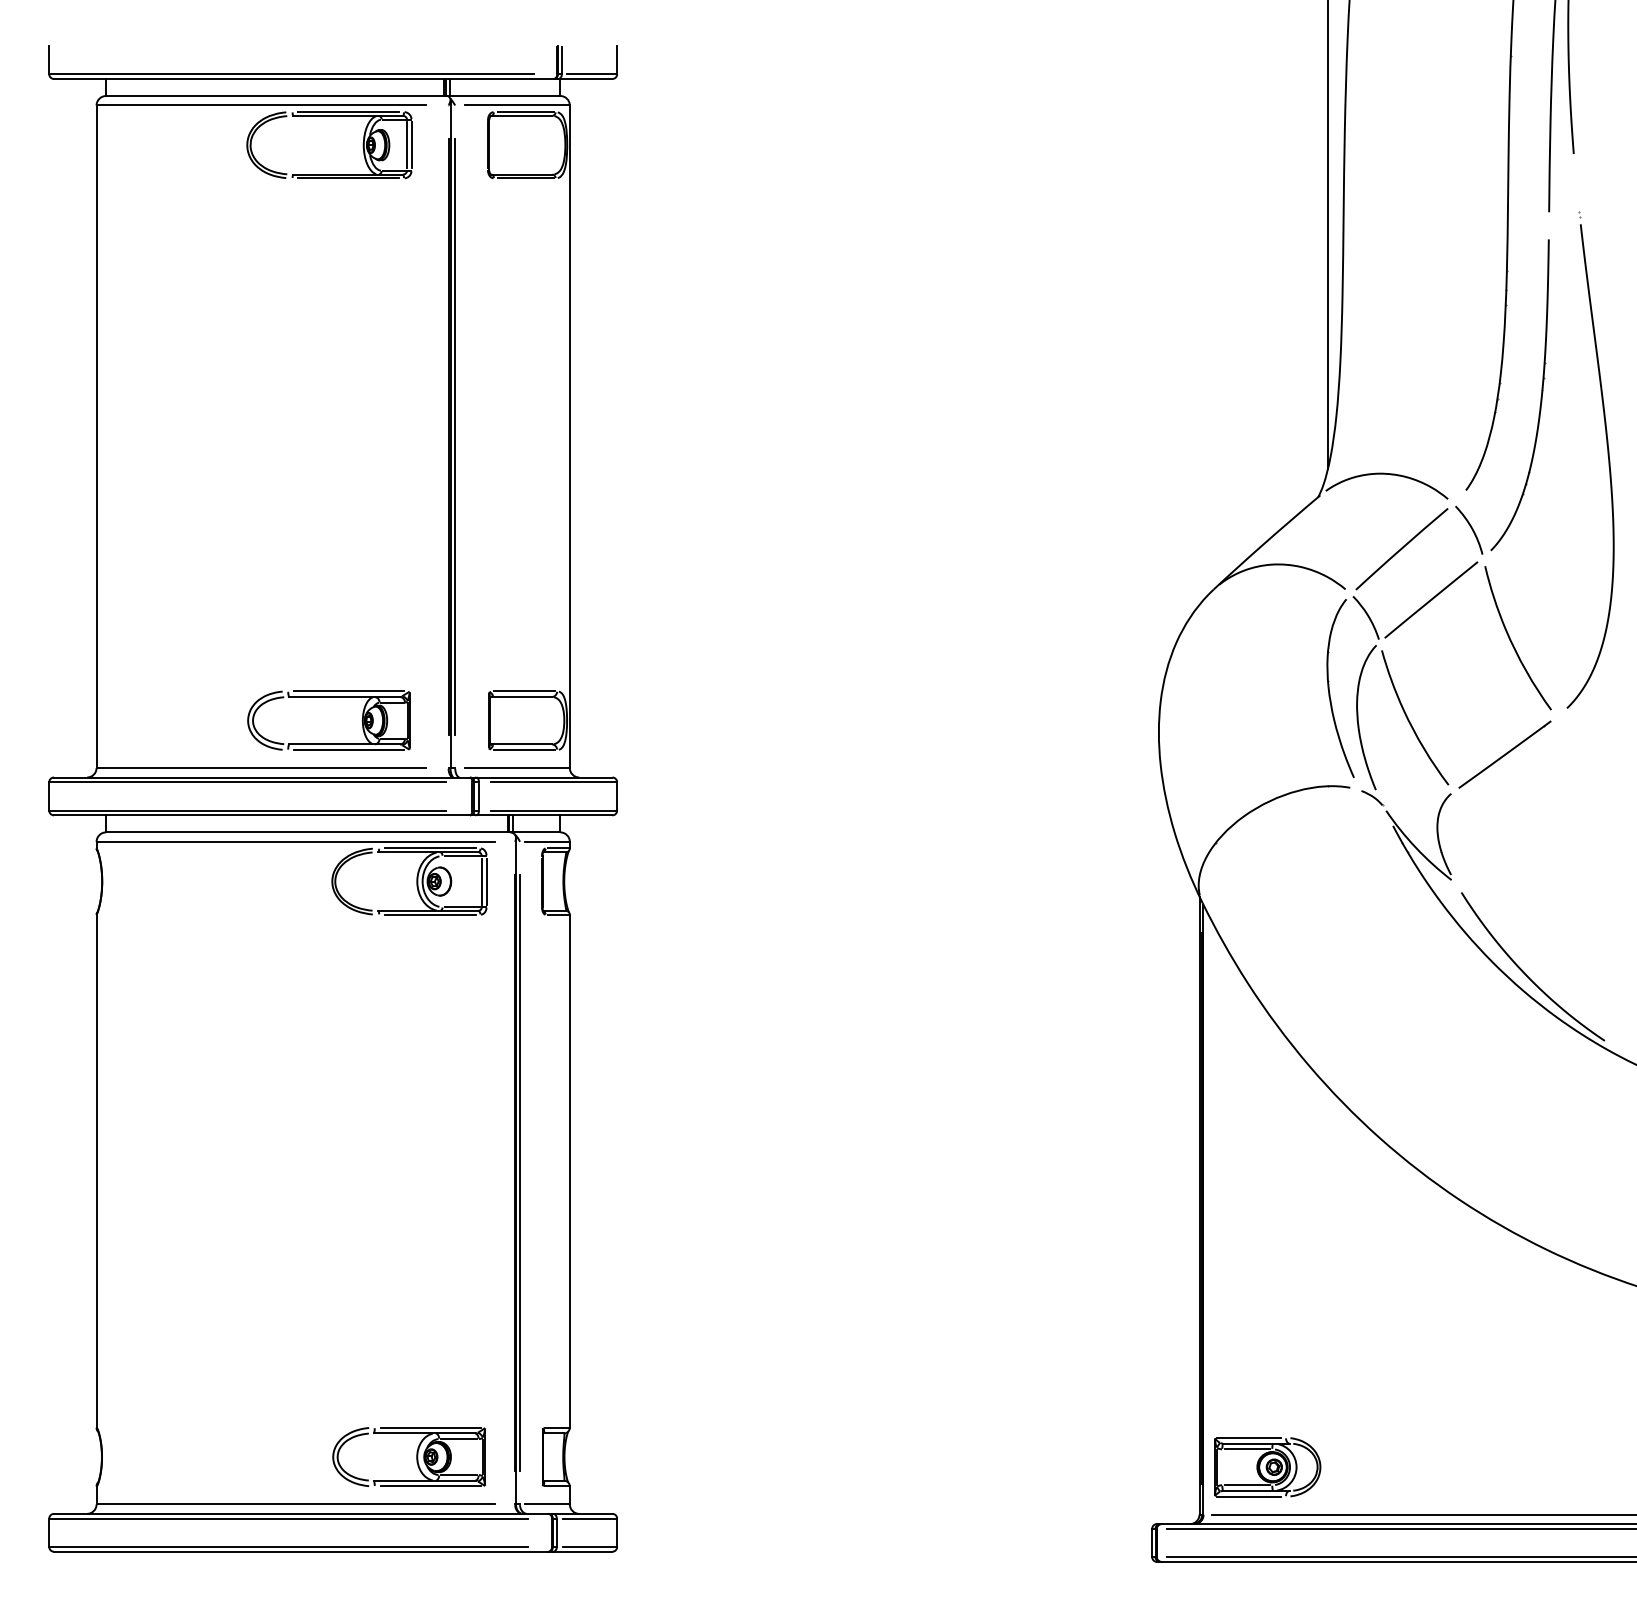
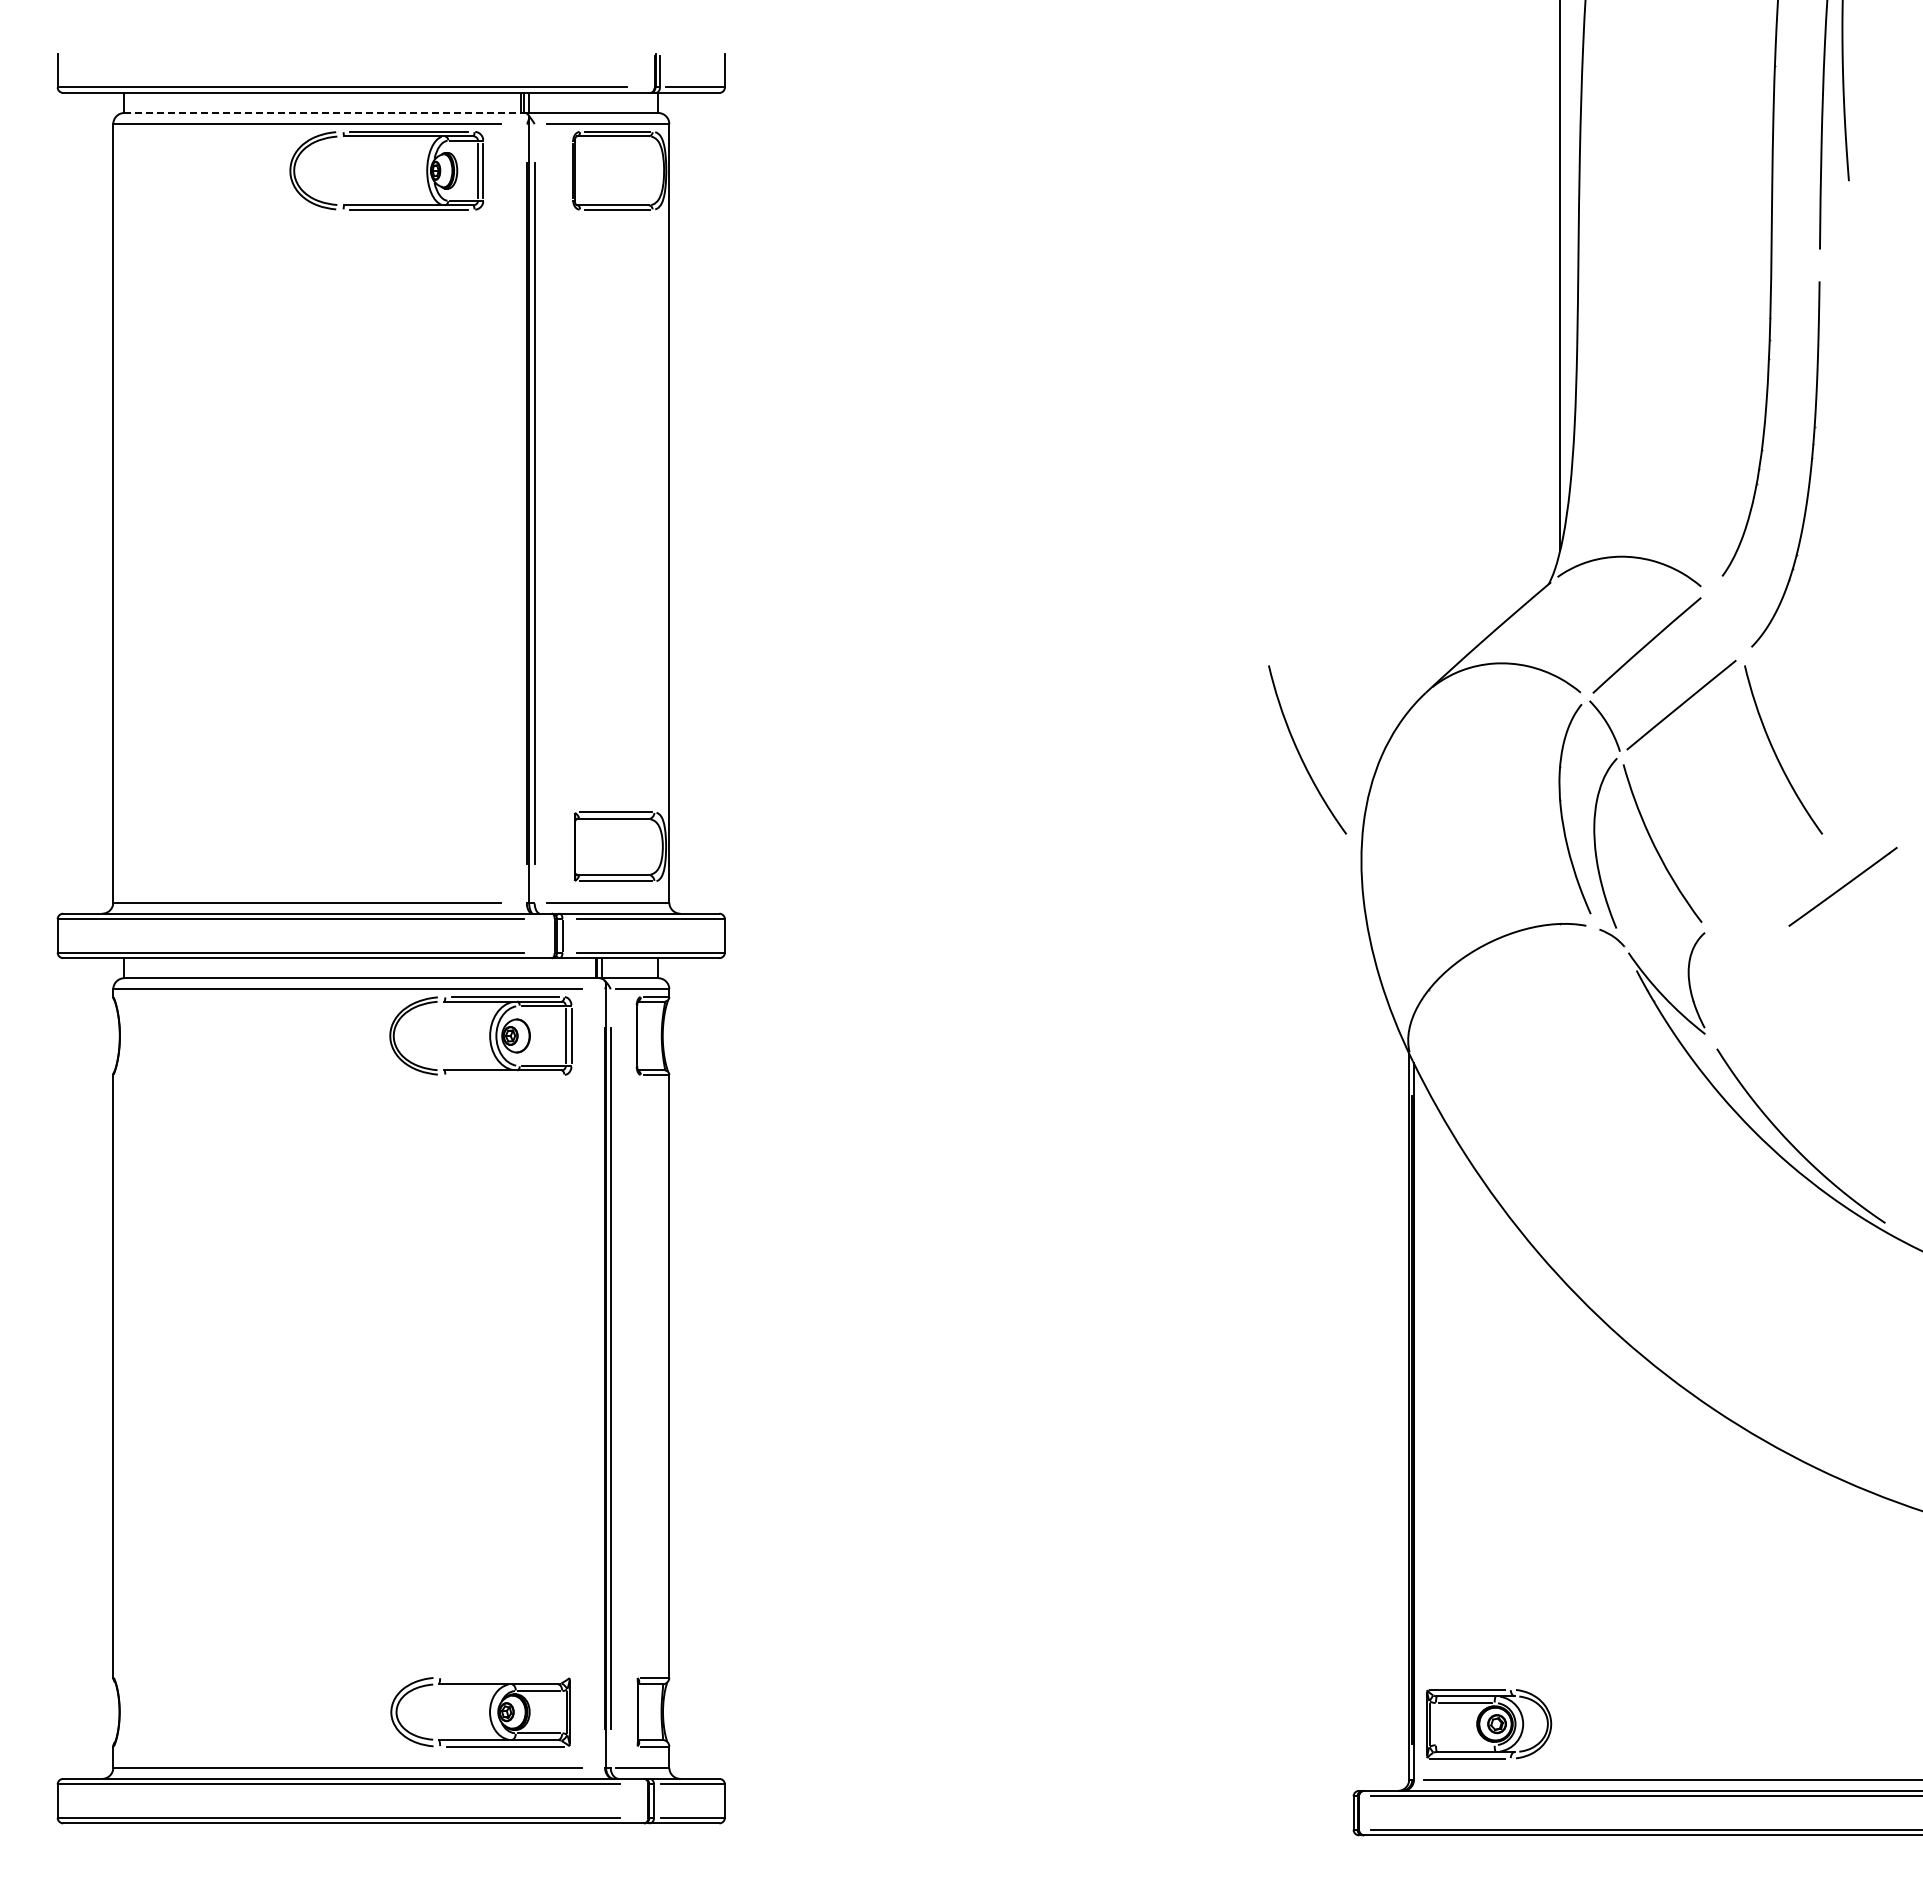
line: (275, 96) -> (323, 113), solid -> dashed
part: (1608, 459) -> (1889, 540), removed
curve: (1471, 528) -> (1728, 621), removed
curve: (1107, 641) -> (1300, 753), added
part: (329, 697) -> (386, 819), removed
line: (1504, 754) -> (1842, 886), moved
line: (430, 914) -> (505, 1074), removed
line: (430, 1427) -> (505, 1677), removed
line: (1246, 1485) -> (1464, 1745), removed

